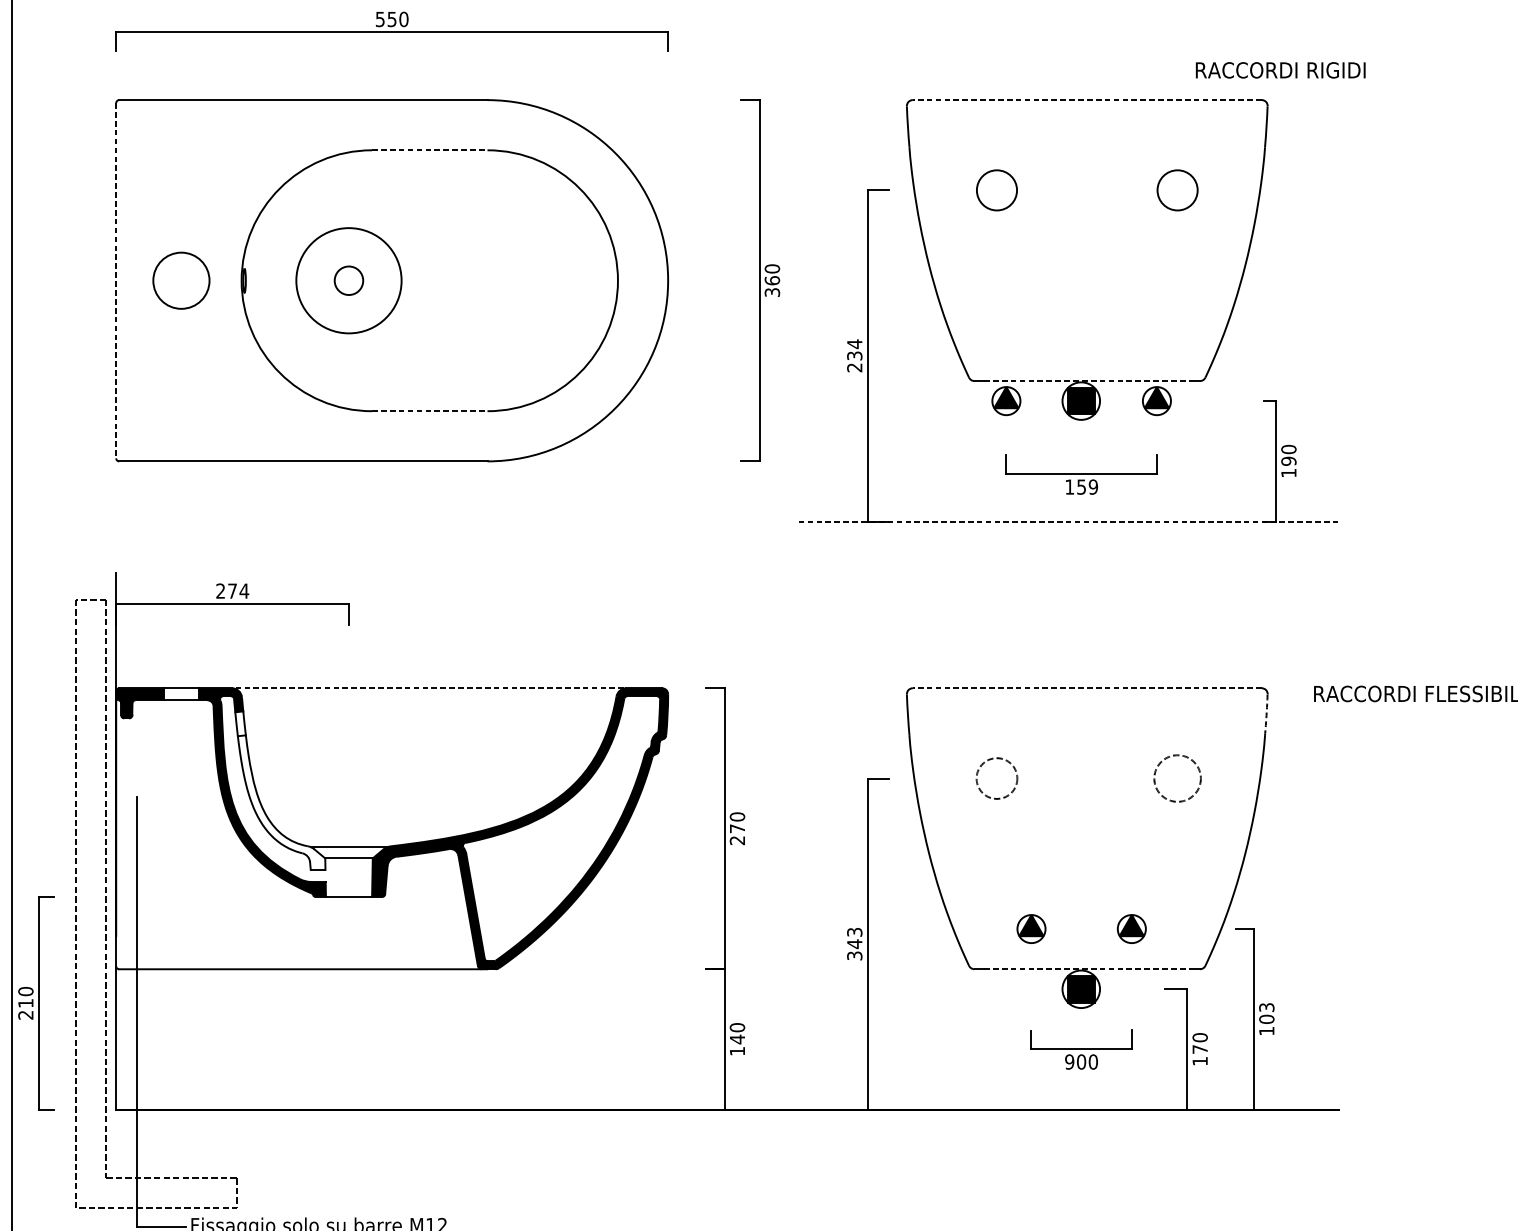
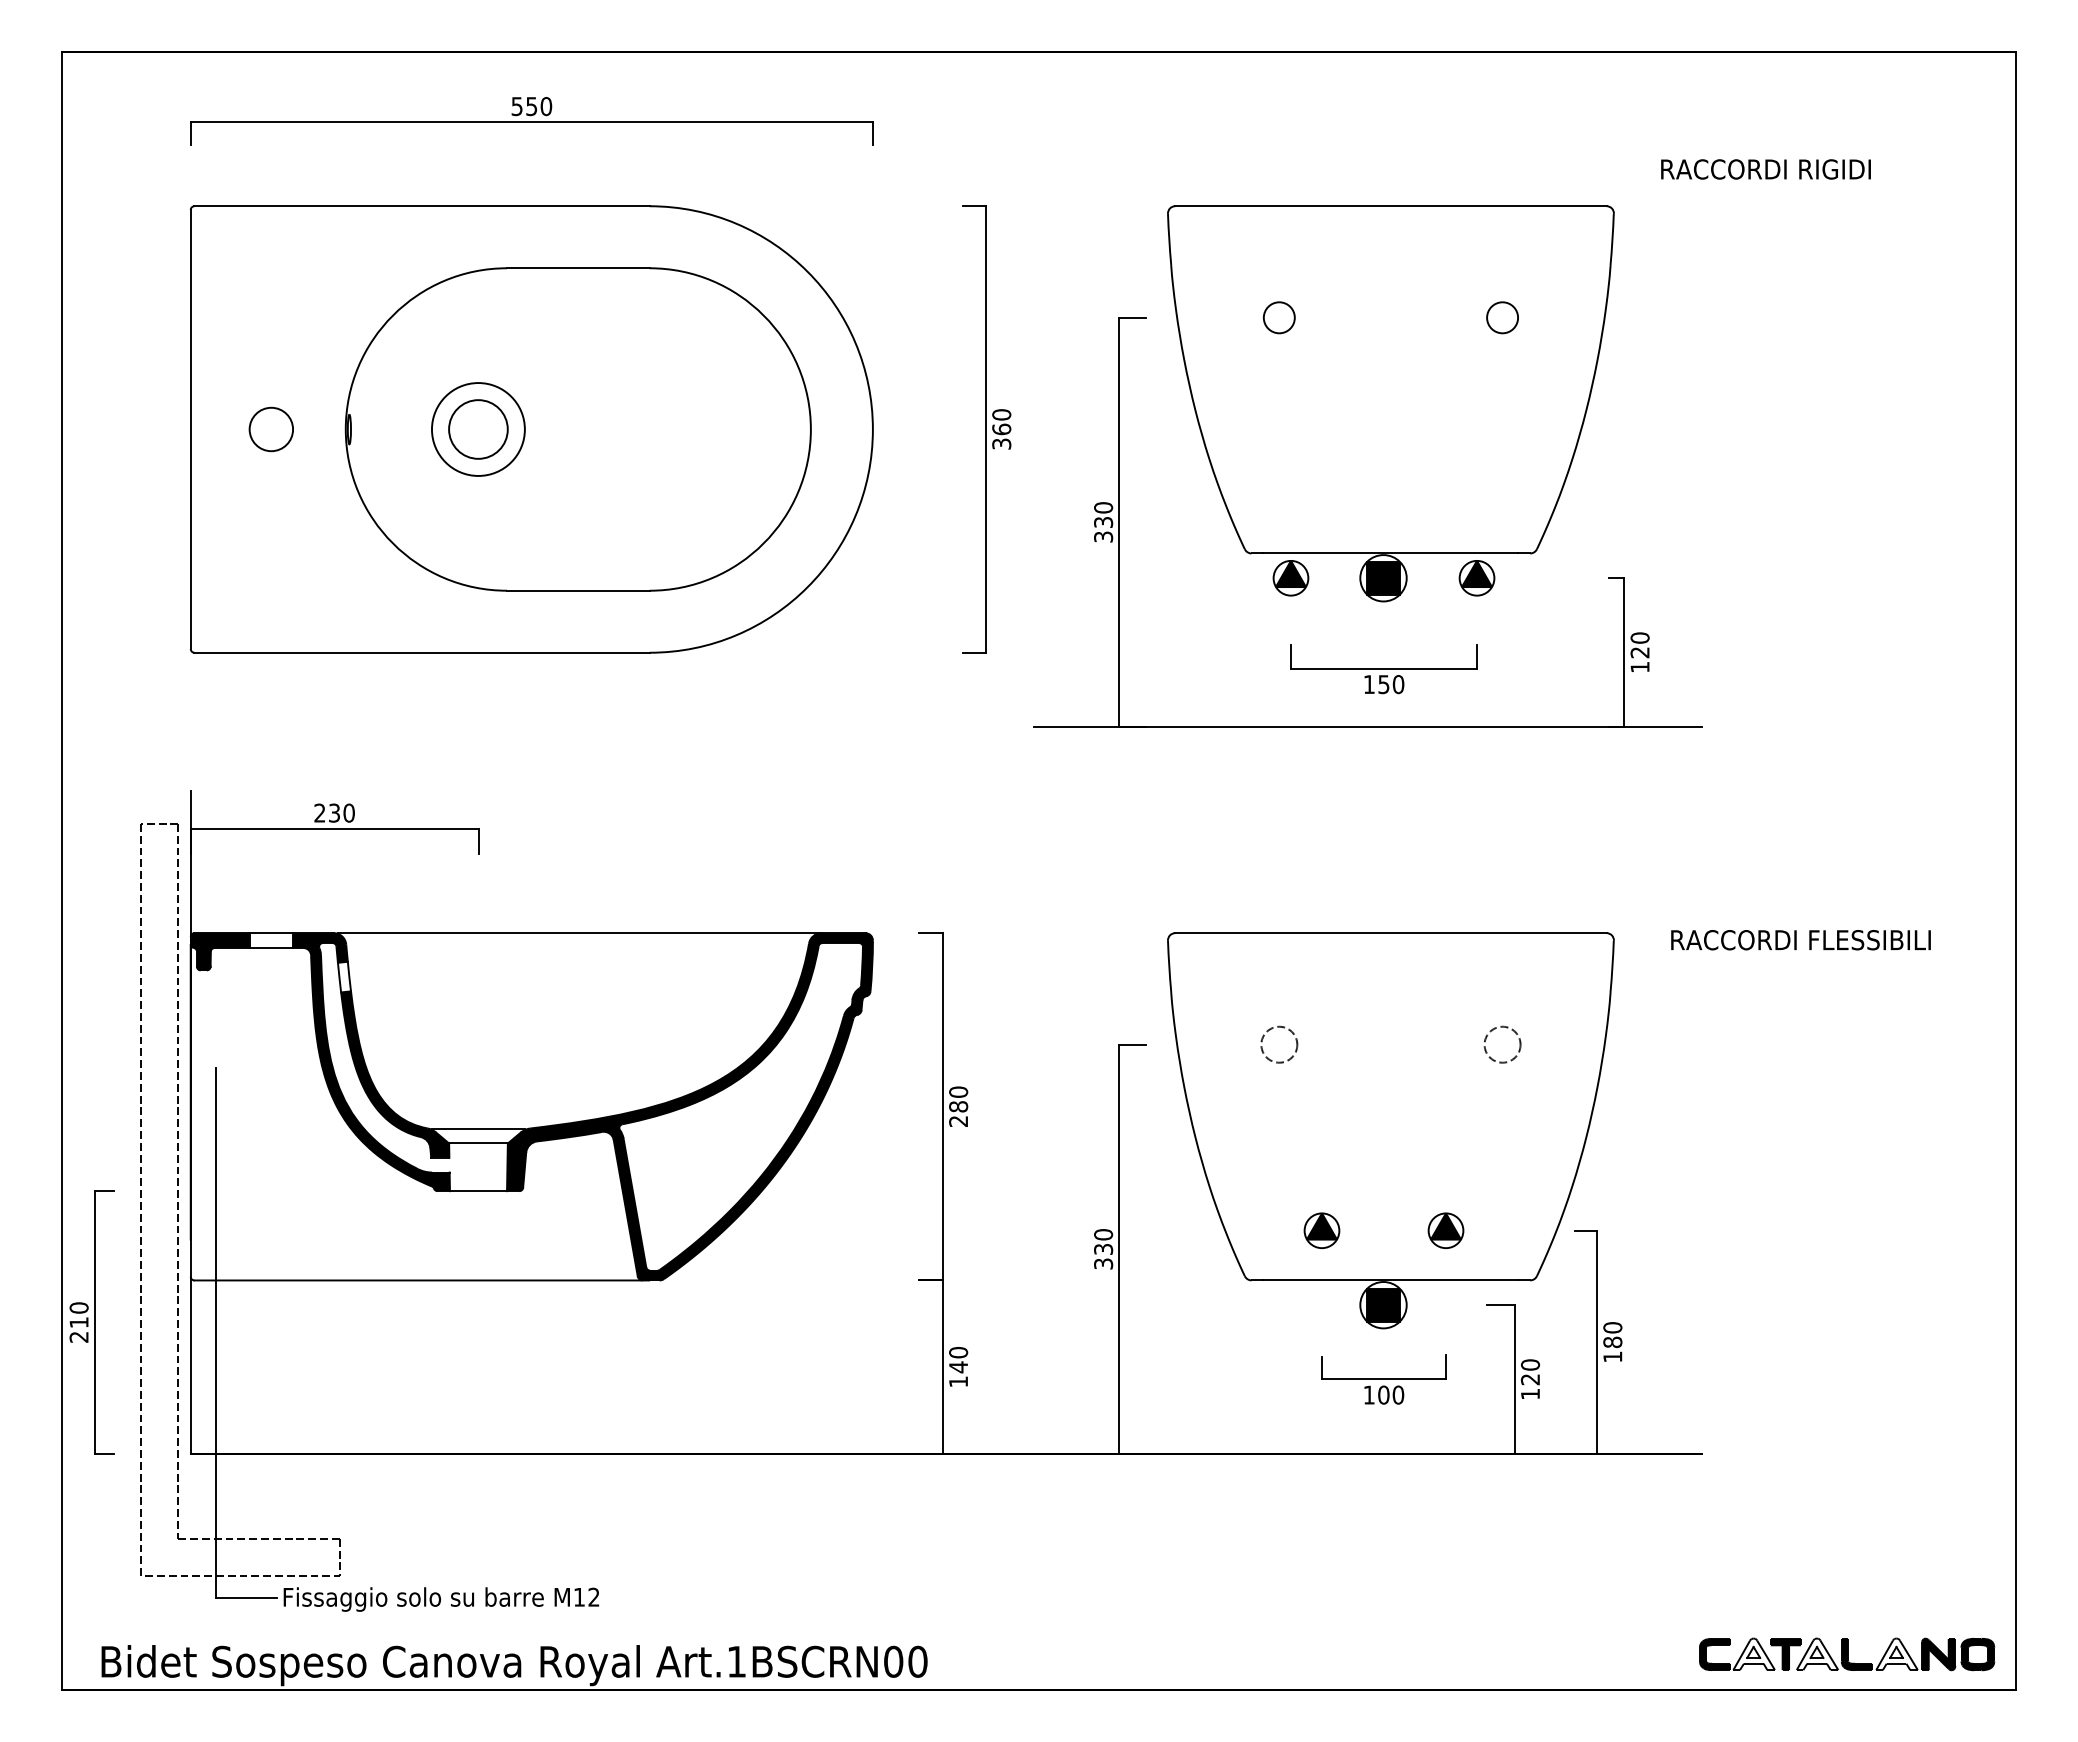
text: (1280, 70) -> (1765, 169), moved
line: (1086, 100) -> (1390, 206), dashed -> solid
line: (429, 150) -> (578, 268), dashed -> solid
circle: (996, 190) -> (1278, 317), size x0.62
circle: (1177, 190) -> (1502, 317), size x0.62
line: (116, 280) -> (190, 429), dashed -> solid
circle: (181, 280) -> (271, 429), size x0.62
circle: (348, 280) -> (477, 429), size x0.71
circle: (349, 280) -> (478, 429), size x1.67
text: (854, 355) -> (1103, 521), 234 -> 330
line: (1086, 381) -> (1390, 553), dashed -> solid
line: (429, 411) -> (578, 590), dashed -> solid
text: (1288, 461) -> (1639, 652), 190 -> 120
text: (1093, 487) -> (1398, 684), 159 -> 150
line: (1068, 521) -> (1367, 727), dashed -> solid
text: (238, 590) -> (342, 812), 274 -> 230
line: (431, 688) -> (580, 933), dashed -> solid
line: (1086, 688) -> (1390, 933), dashed -> solid
arc: (1266, 715) -> (1612, 966), dashed -> solid
circle: (997, 778) -> (1279, 1044), size x0.71
circle: (1177, 778) -> (1502, 1044), size x0.62
fill: (281, 802) -> (395, 1074), added
text: (737, 828) -> (958, 1106), 270 -> 280
text: (854, 938) -> (1103, 1242), 343 -> 330
line: (1086, 969) -> (1390, 1280), dashed -> solid
text: (1266, 1013) -> (1612, 1335), 103 -> 180
text: (1199, 1049) -> (1529, 1379), 170 -> 120
text: (1069, 1061) -> (1368, 1394), 900 -> 100

